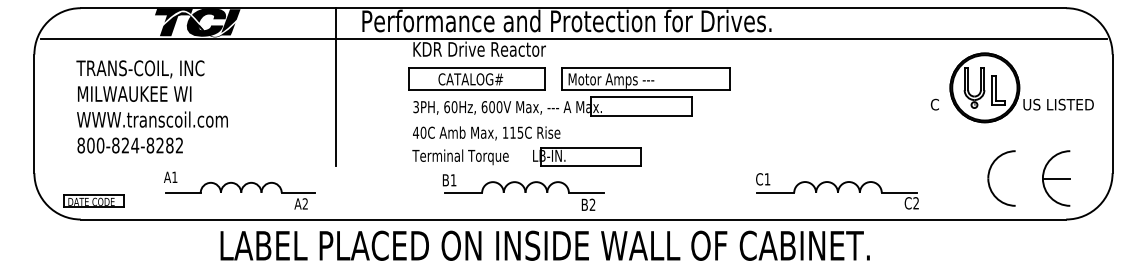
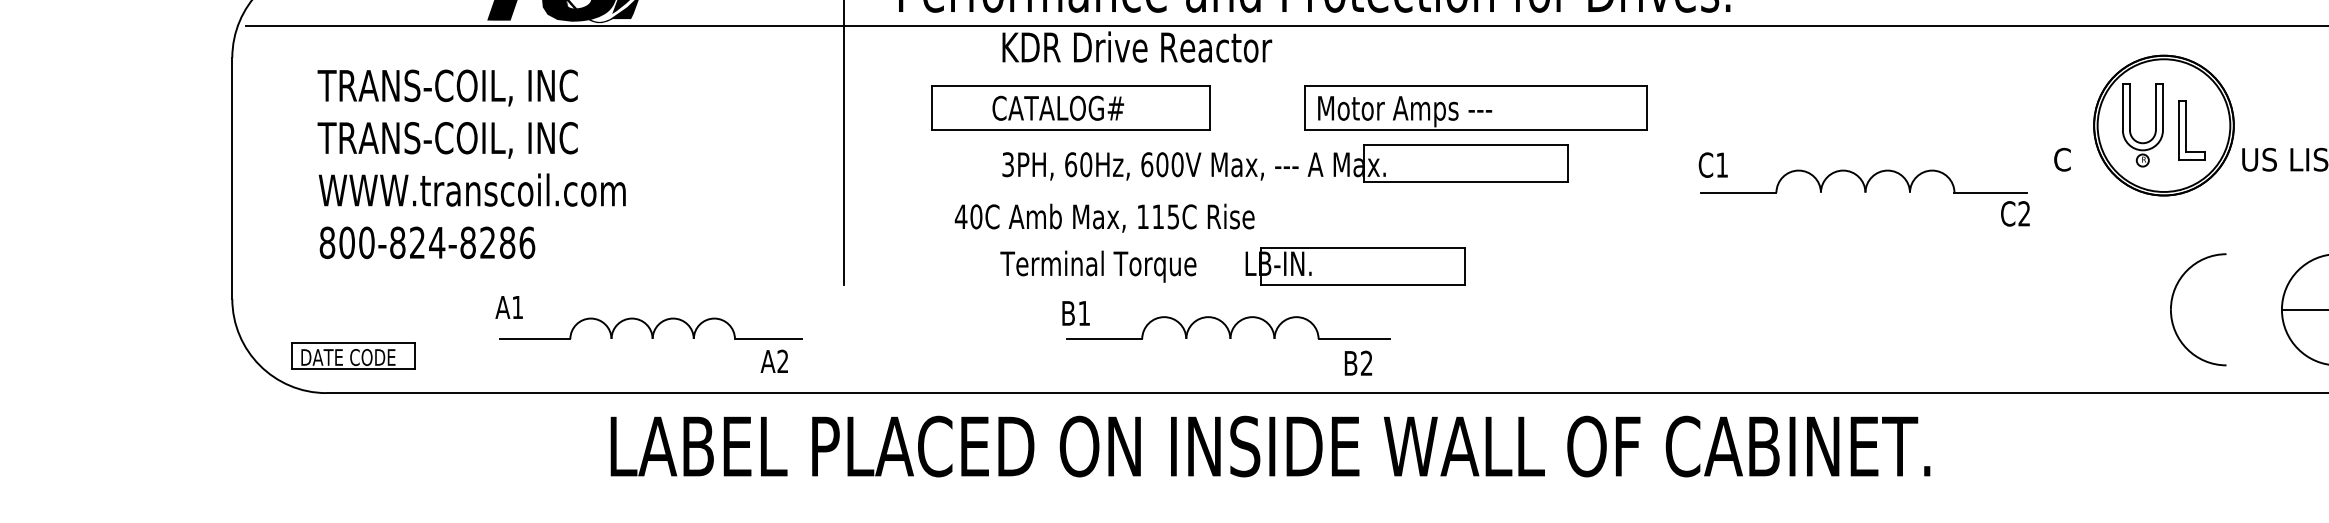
part: (476, 78) -> (1069, 106), moved
text: (140, 95) -> (447, 141), MILWAUKEE WI -> TRANS-COIL, INC
text: (486, 133) -> (1104, 218), moved
text: (179, 145) -> (527, 242), 800-824-8282 -> 800-824-8286
part: (837, 191) -> (1864, 189), moved

